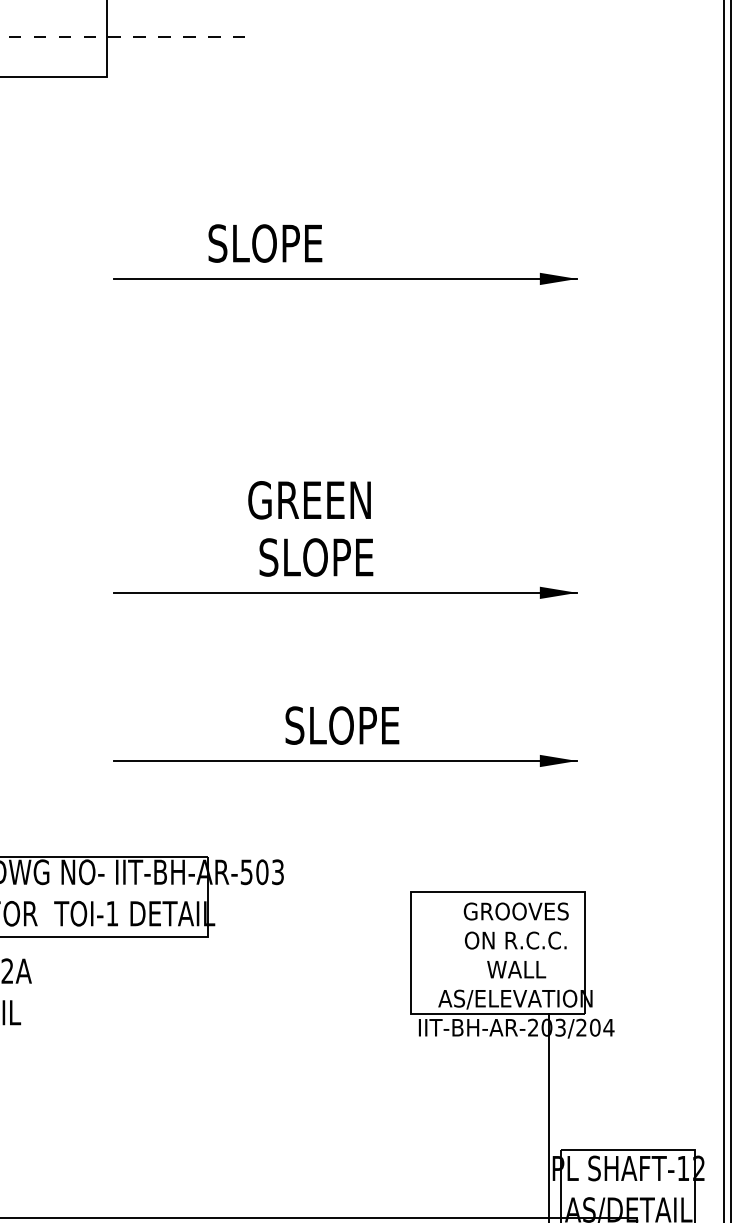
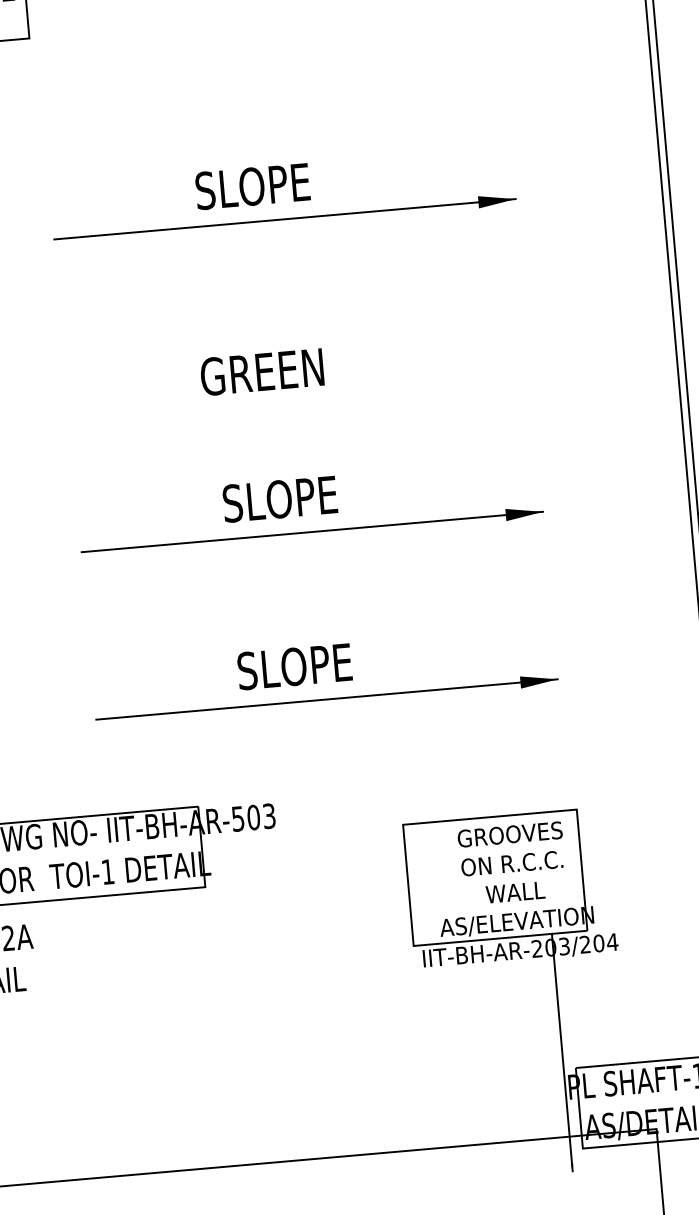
text: (265, 243) -> (252, 186), moved
text: (309, 500) -> (262, 372), moved
text: (342, 725) -> (294, 666), moved

